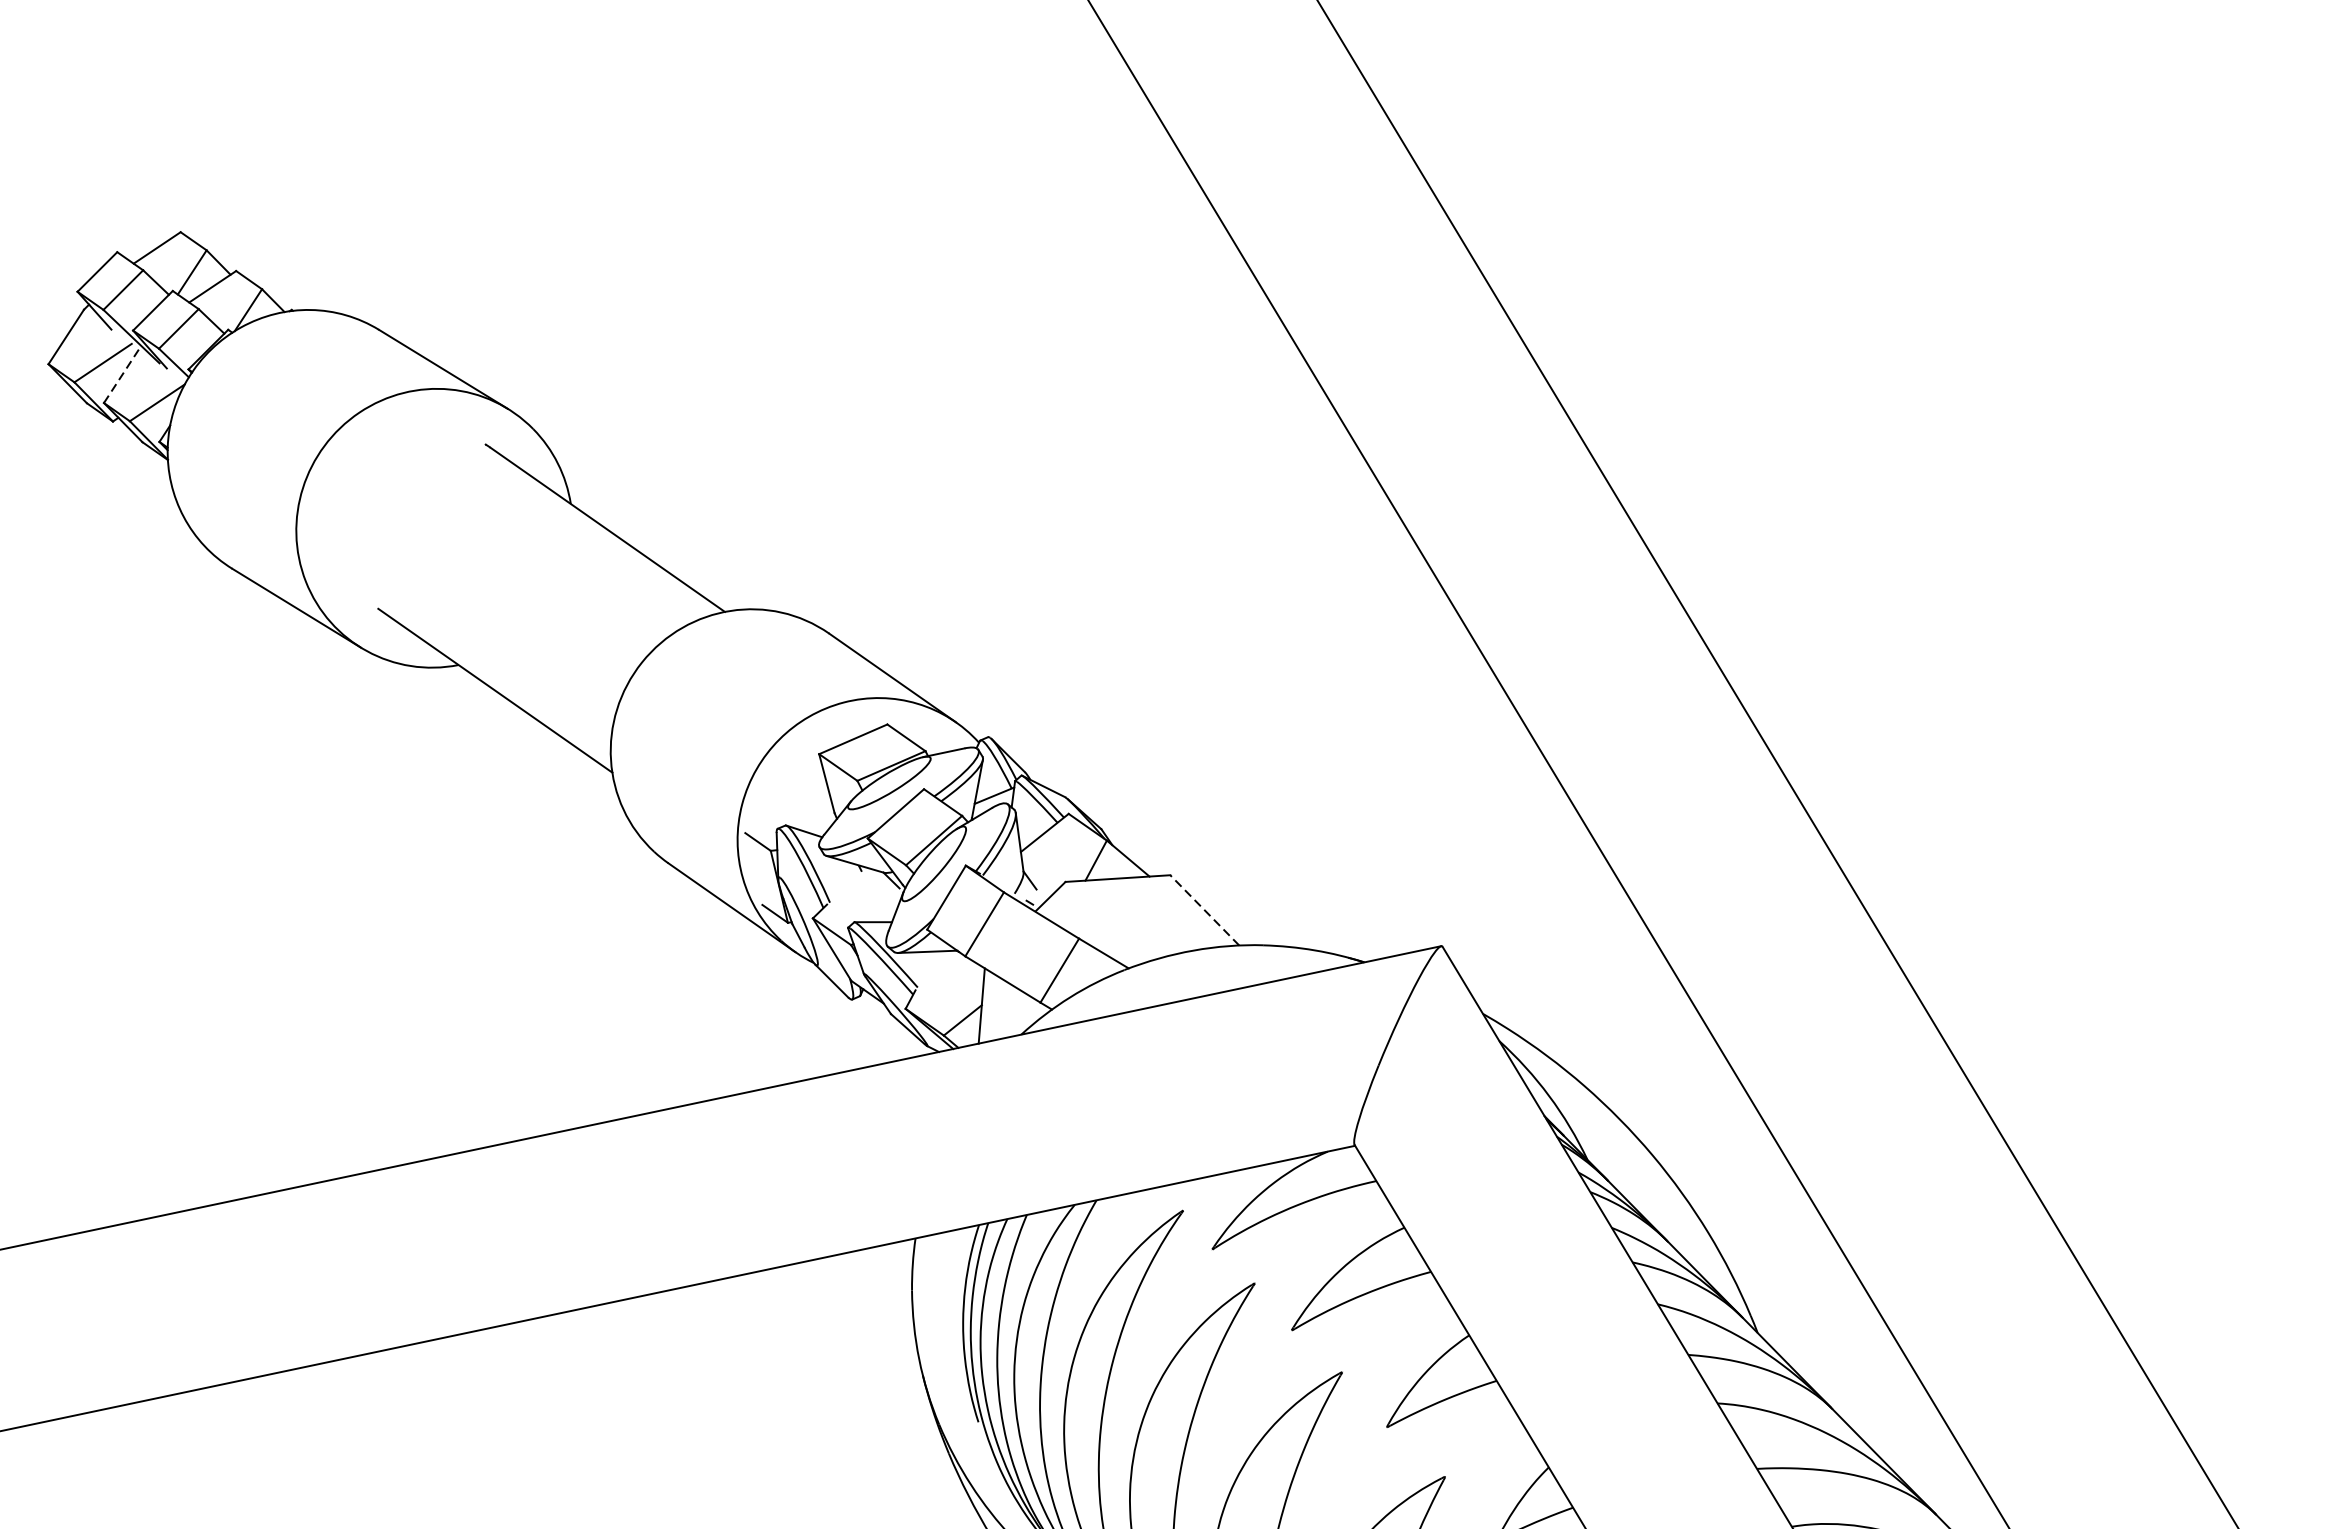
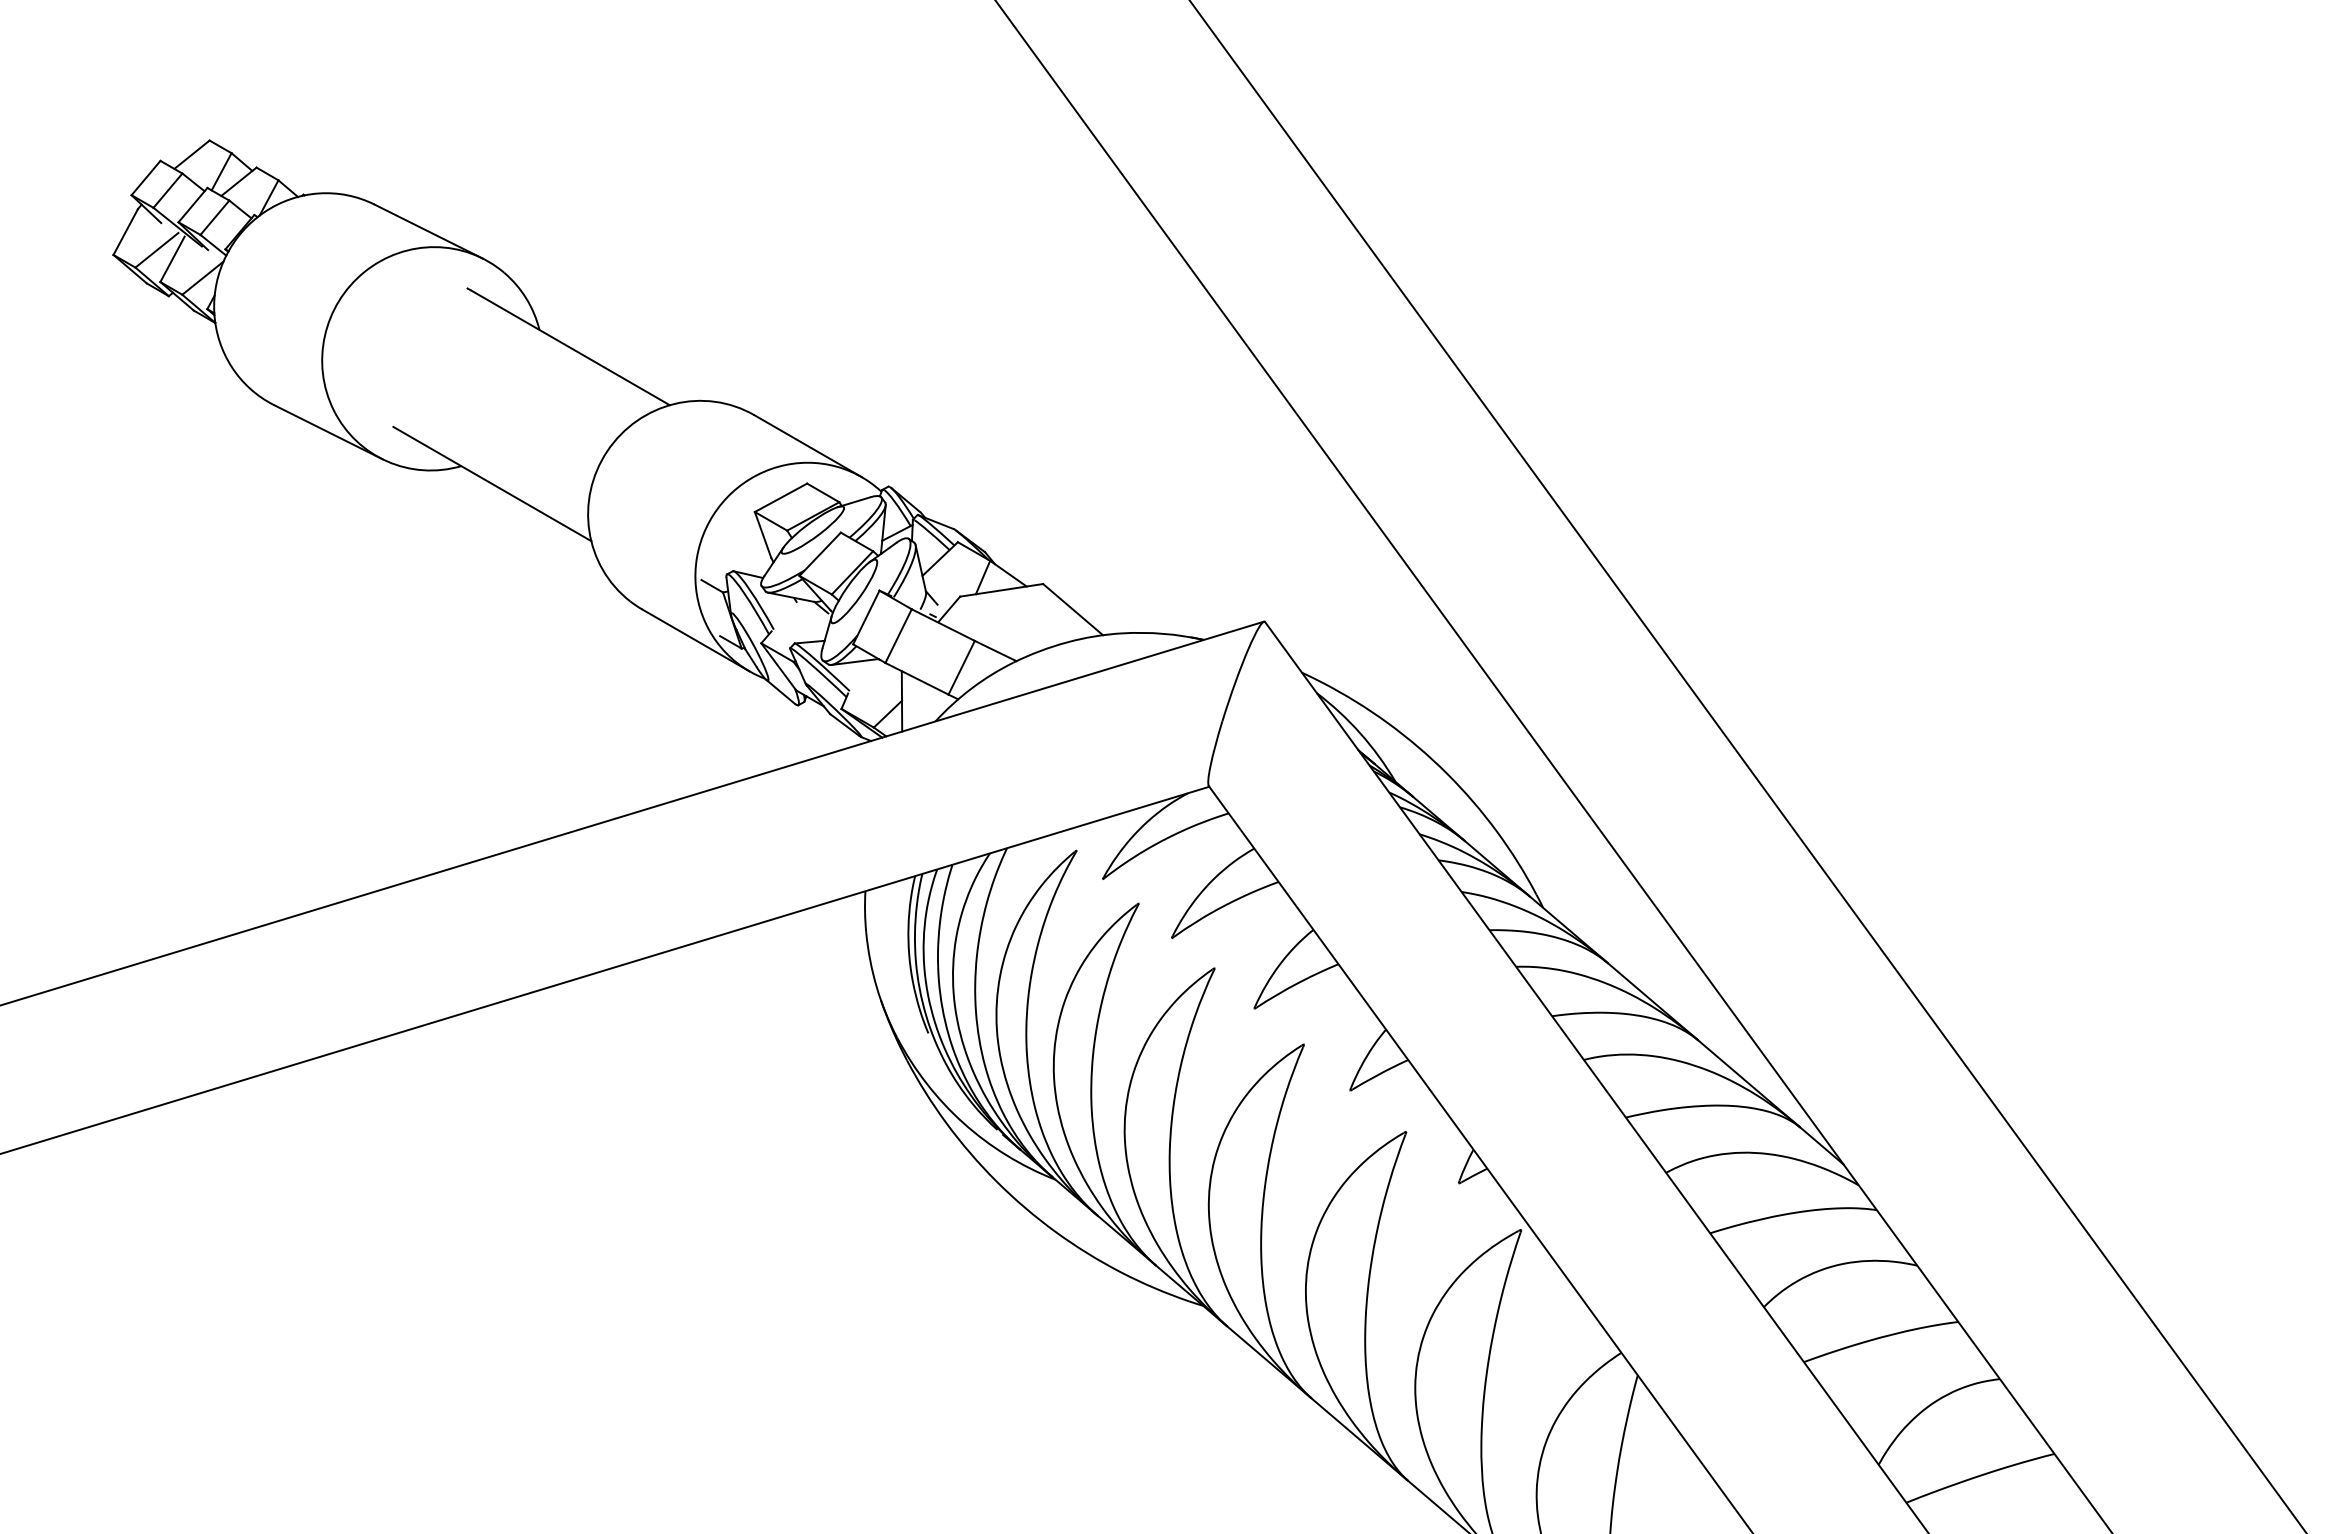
line: (121, 376) -> (172, 259), dashed -> solid
line: (1204, 910) -> (1072, 609), dashed -> solid

